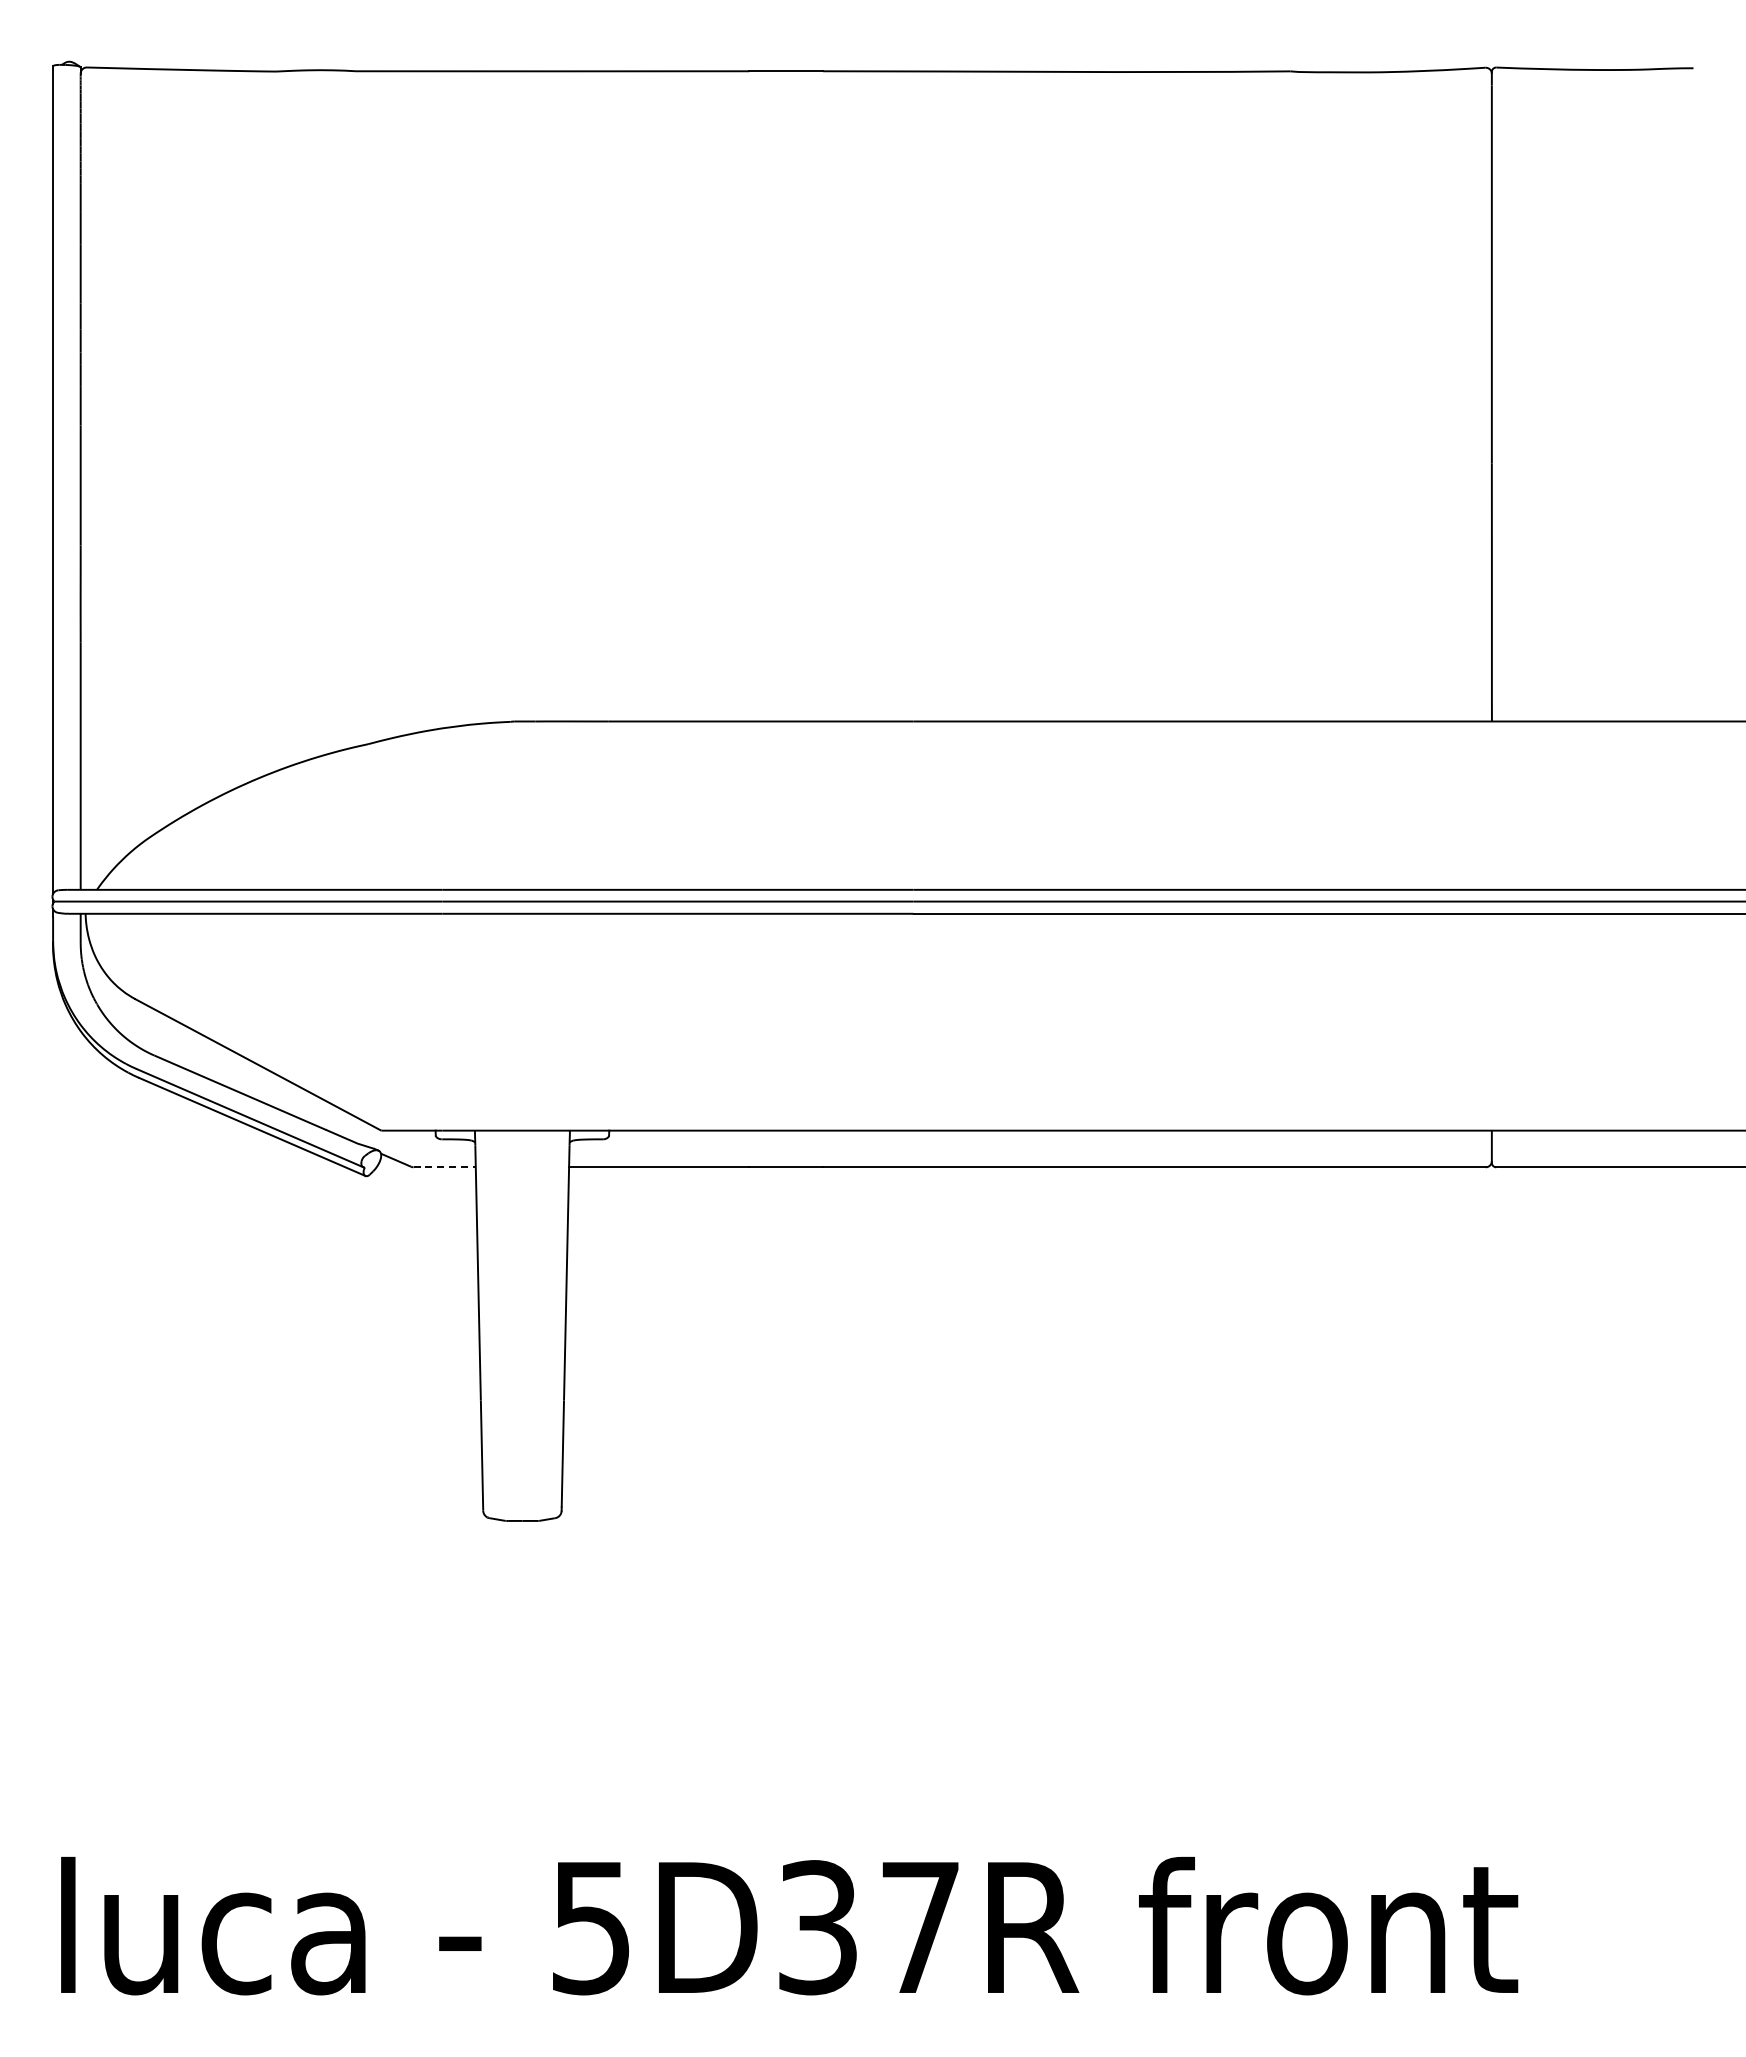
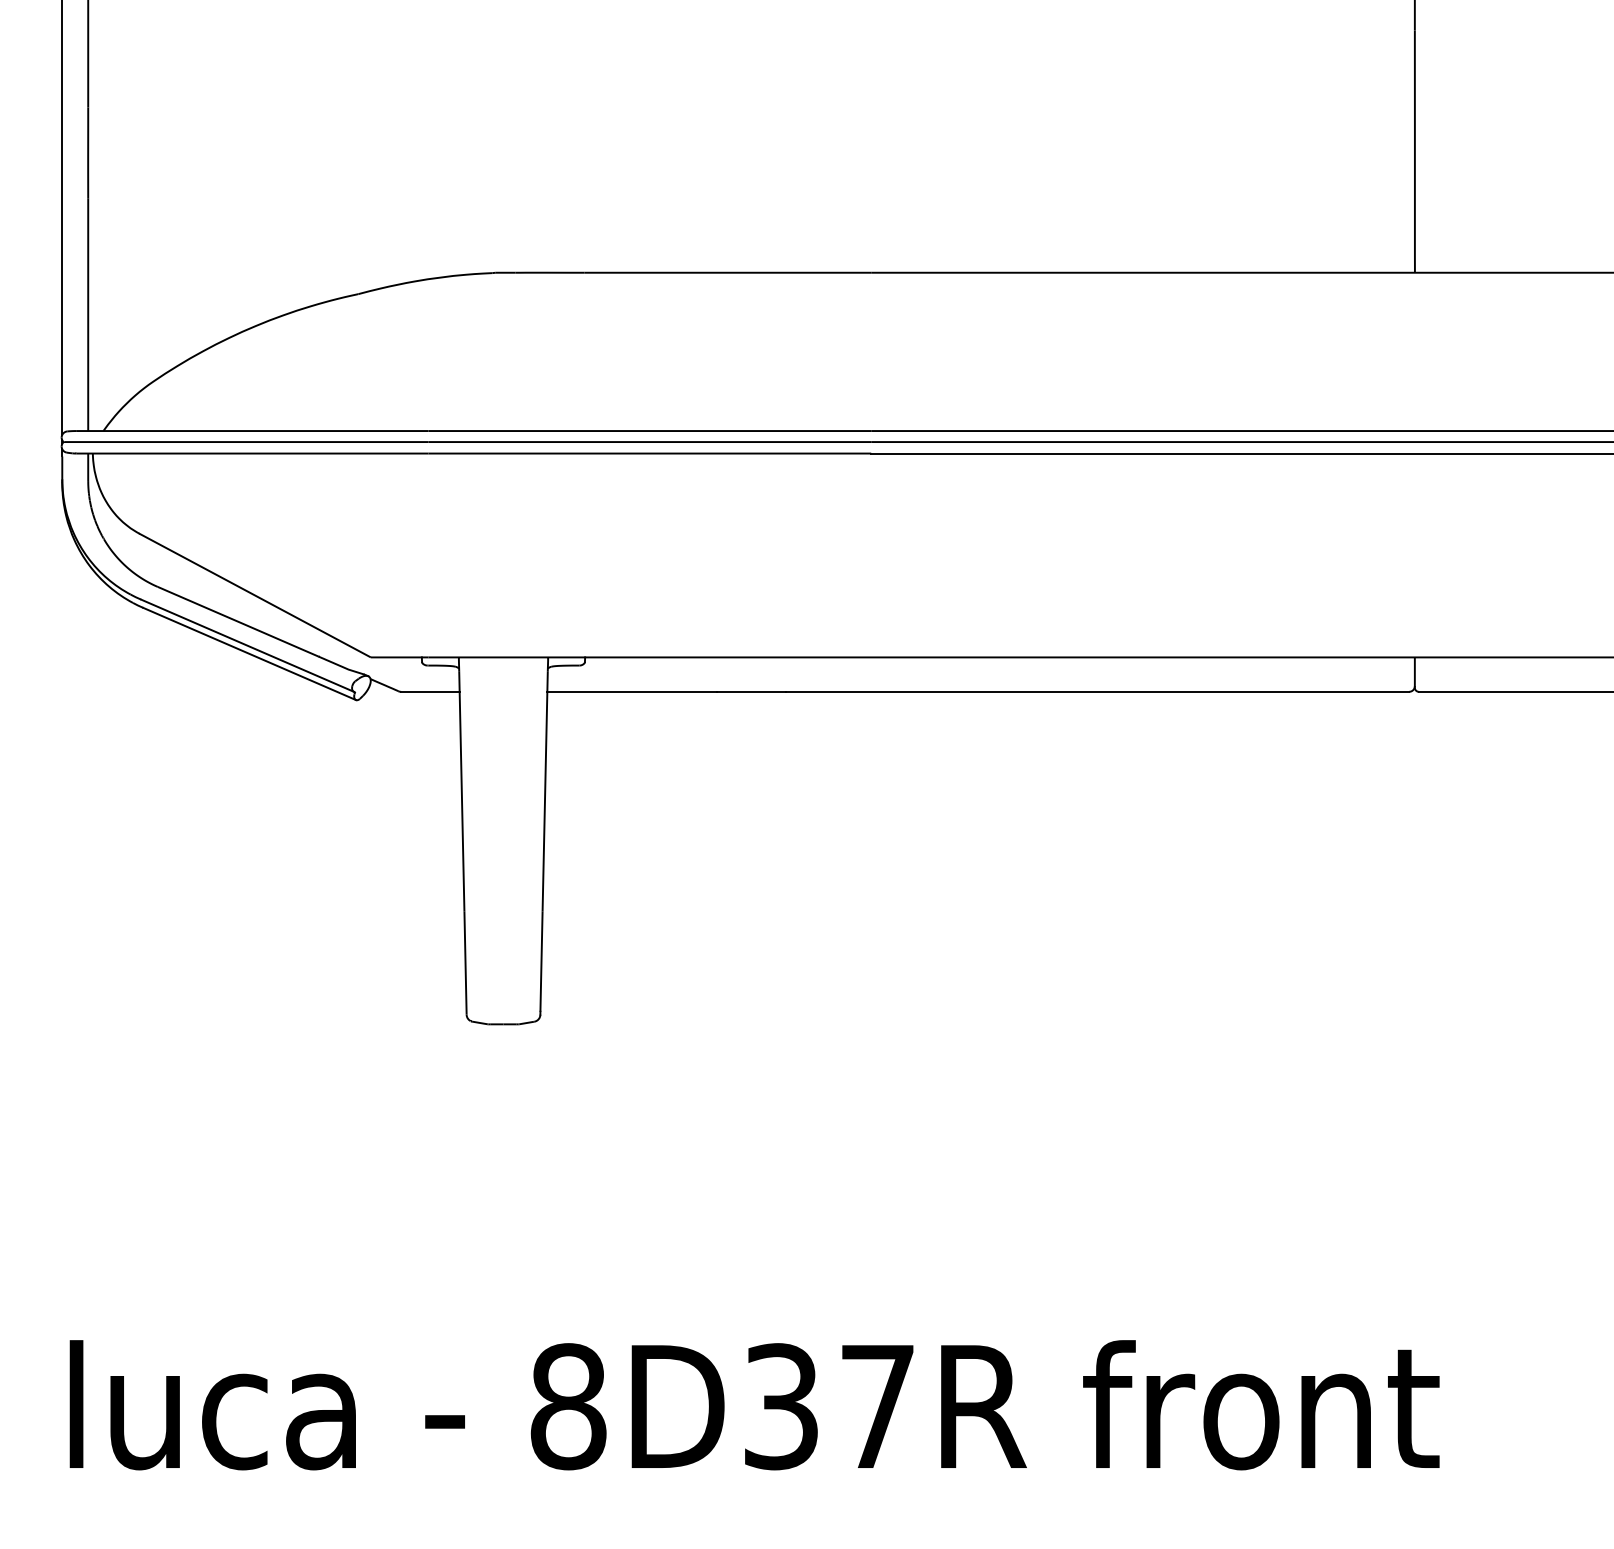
line: (445, 1167) -> (431, 692), dashed -> solid
text: (591, 1927) -> (568, 1406), 5D37R -> 8D37R

